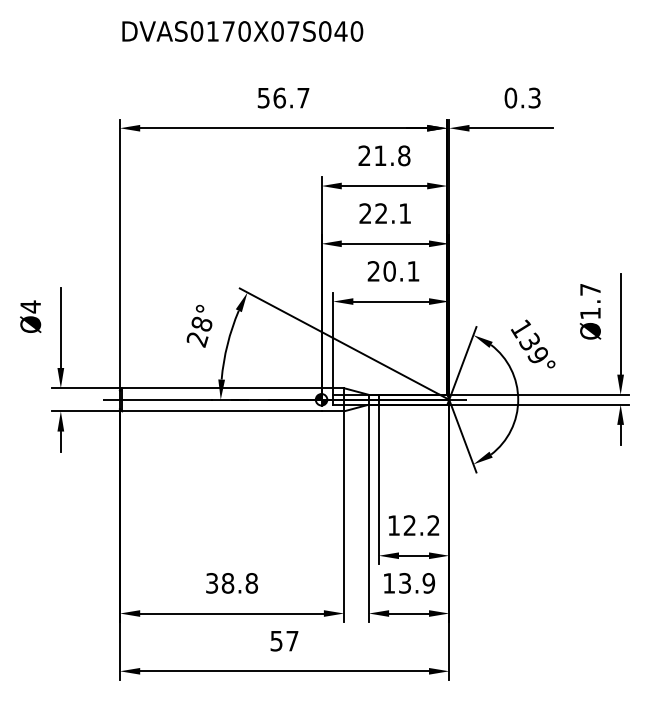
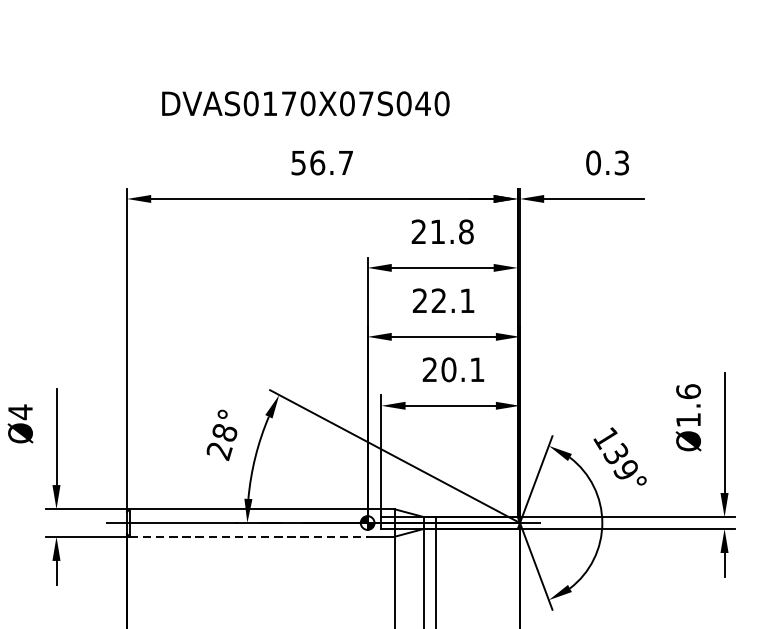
text: (242, 31) -> (305, 103), moved
text: (590, 289) -> (688, 391), Ø1.7 -> Ø1.6
line: (221, 411) -> (248, 536), solid -> dashed

